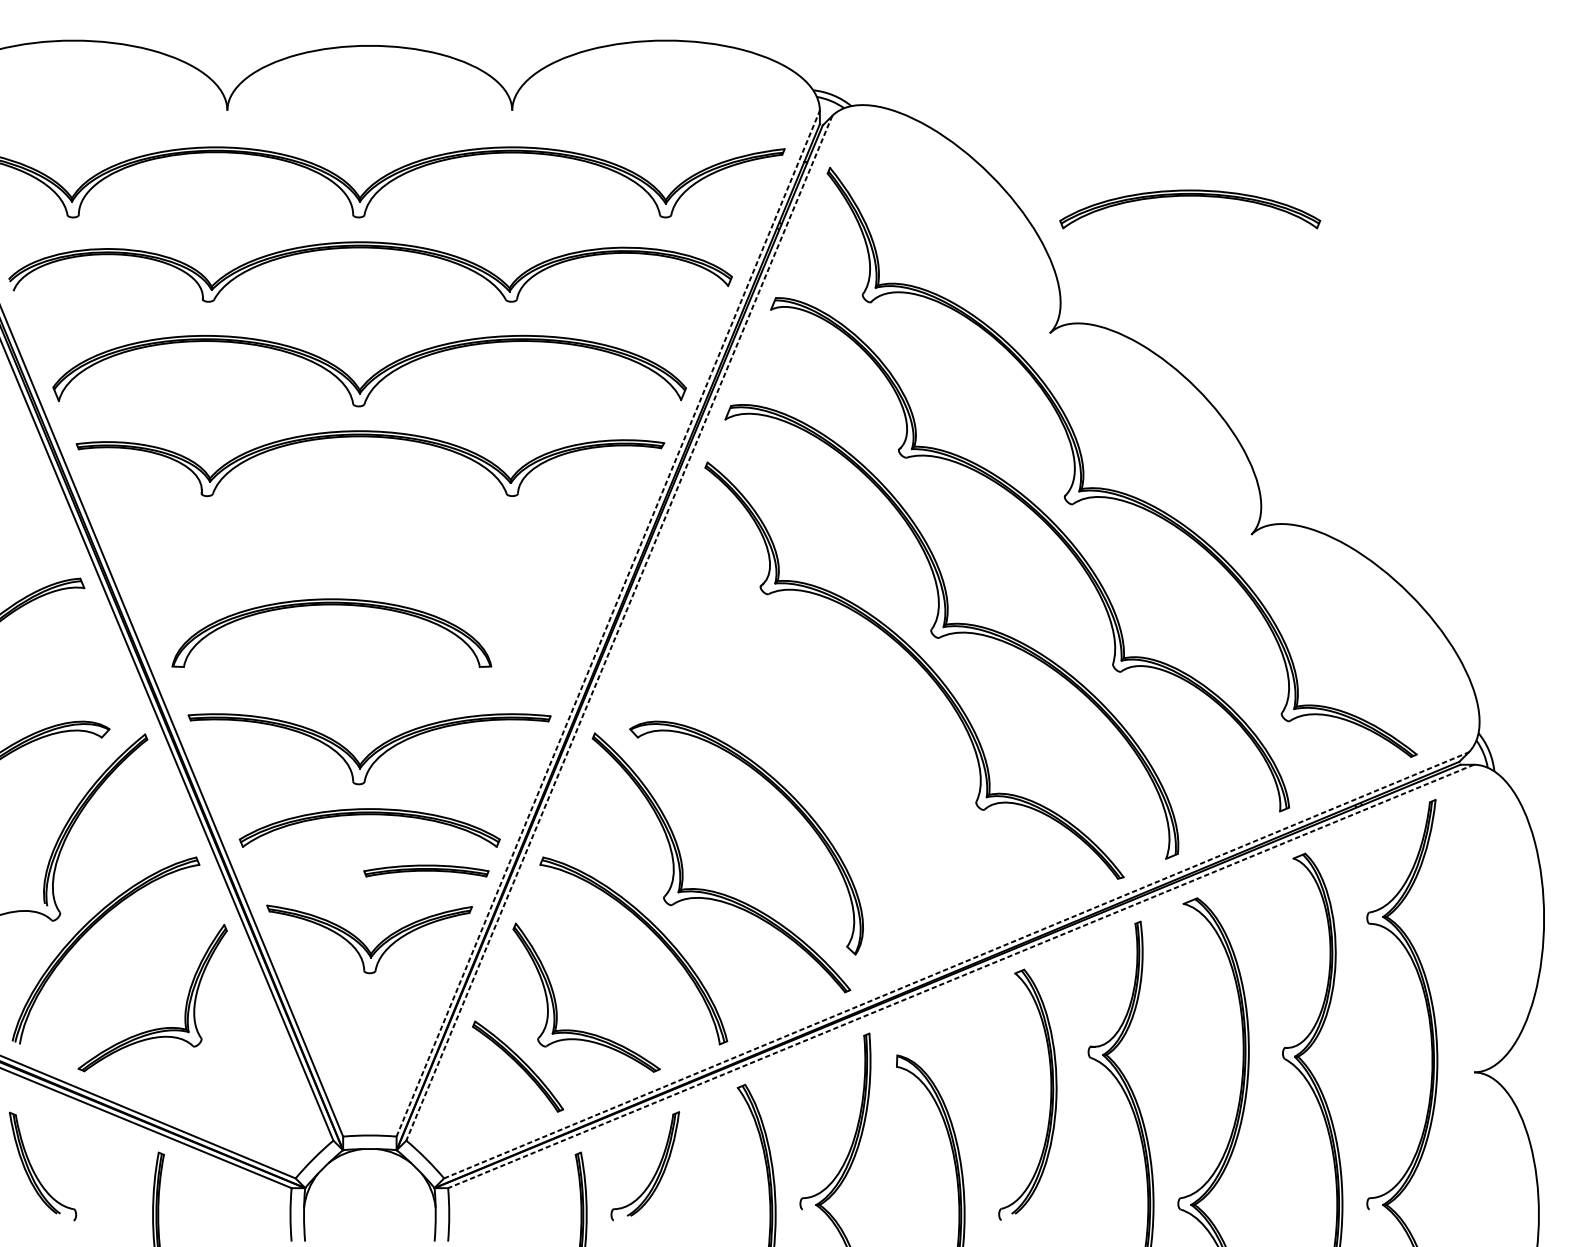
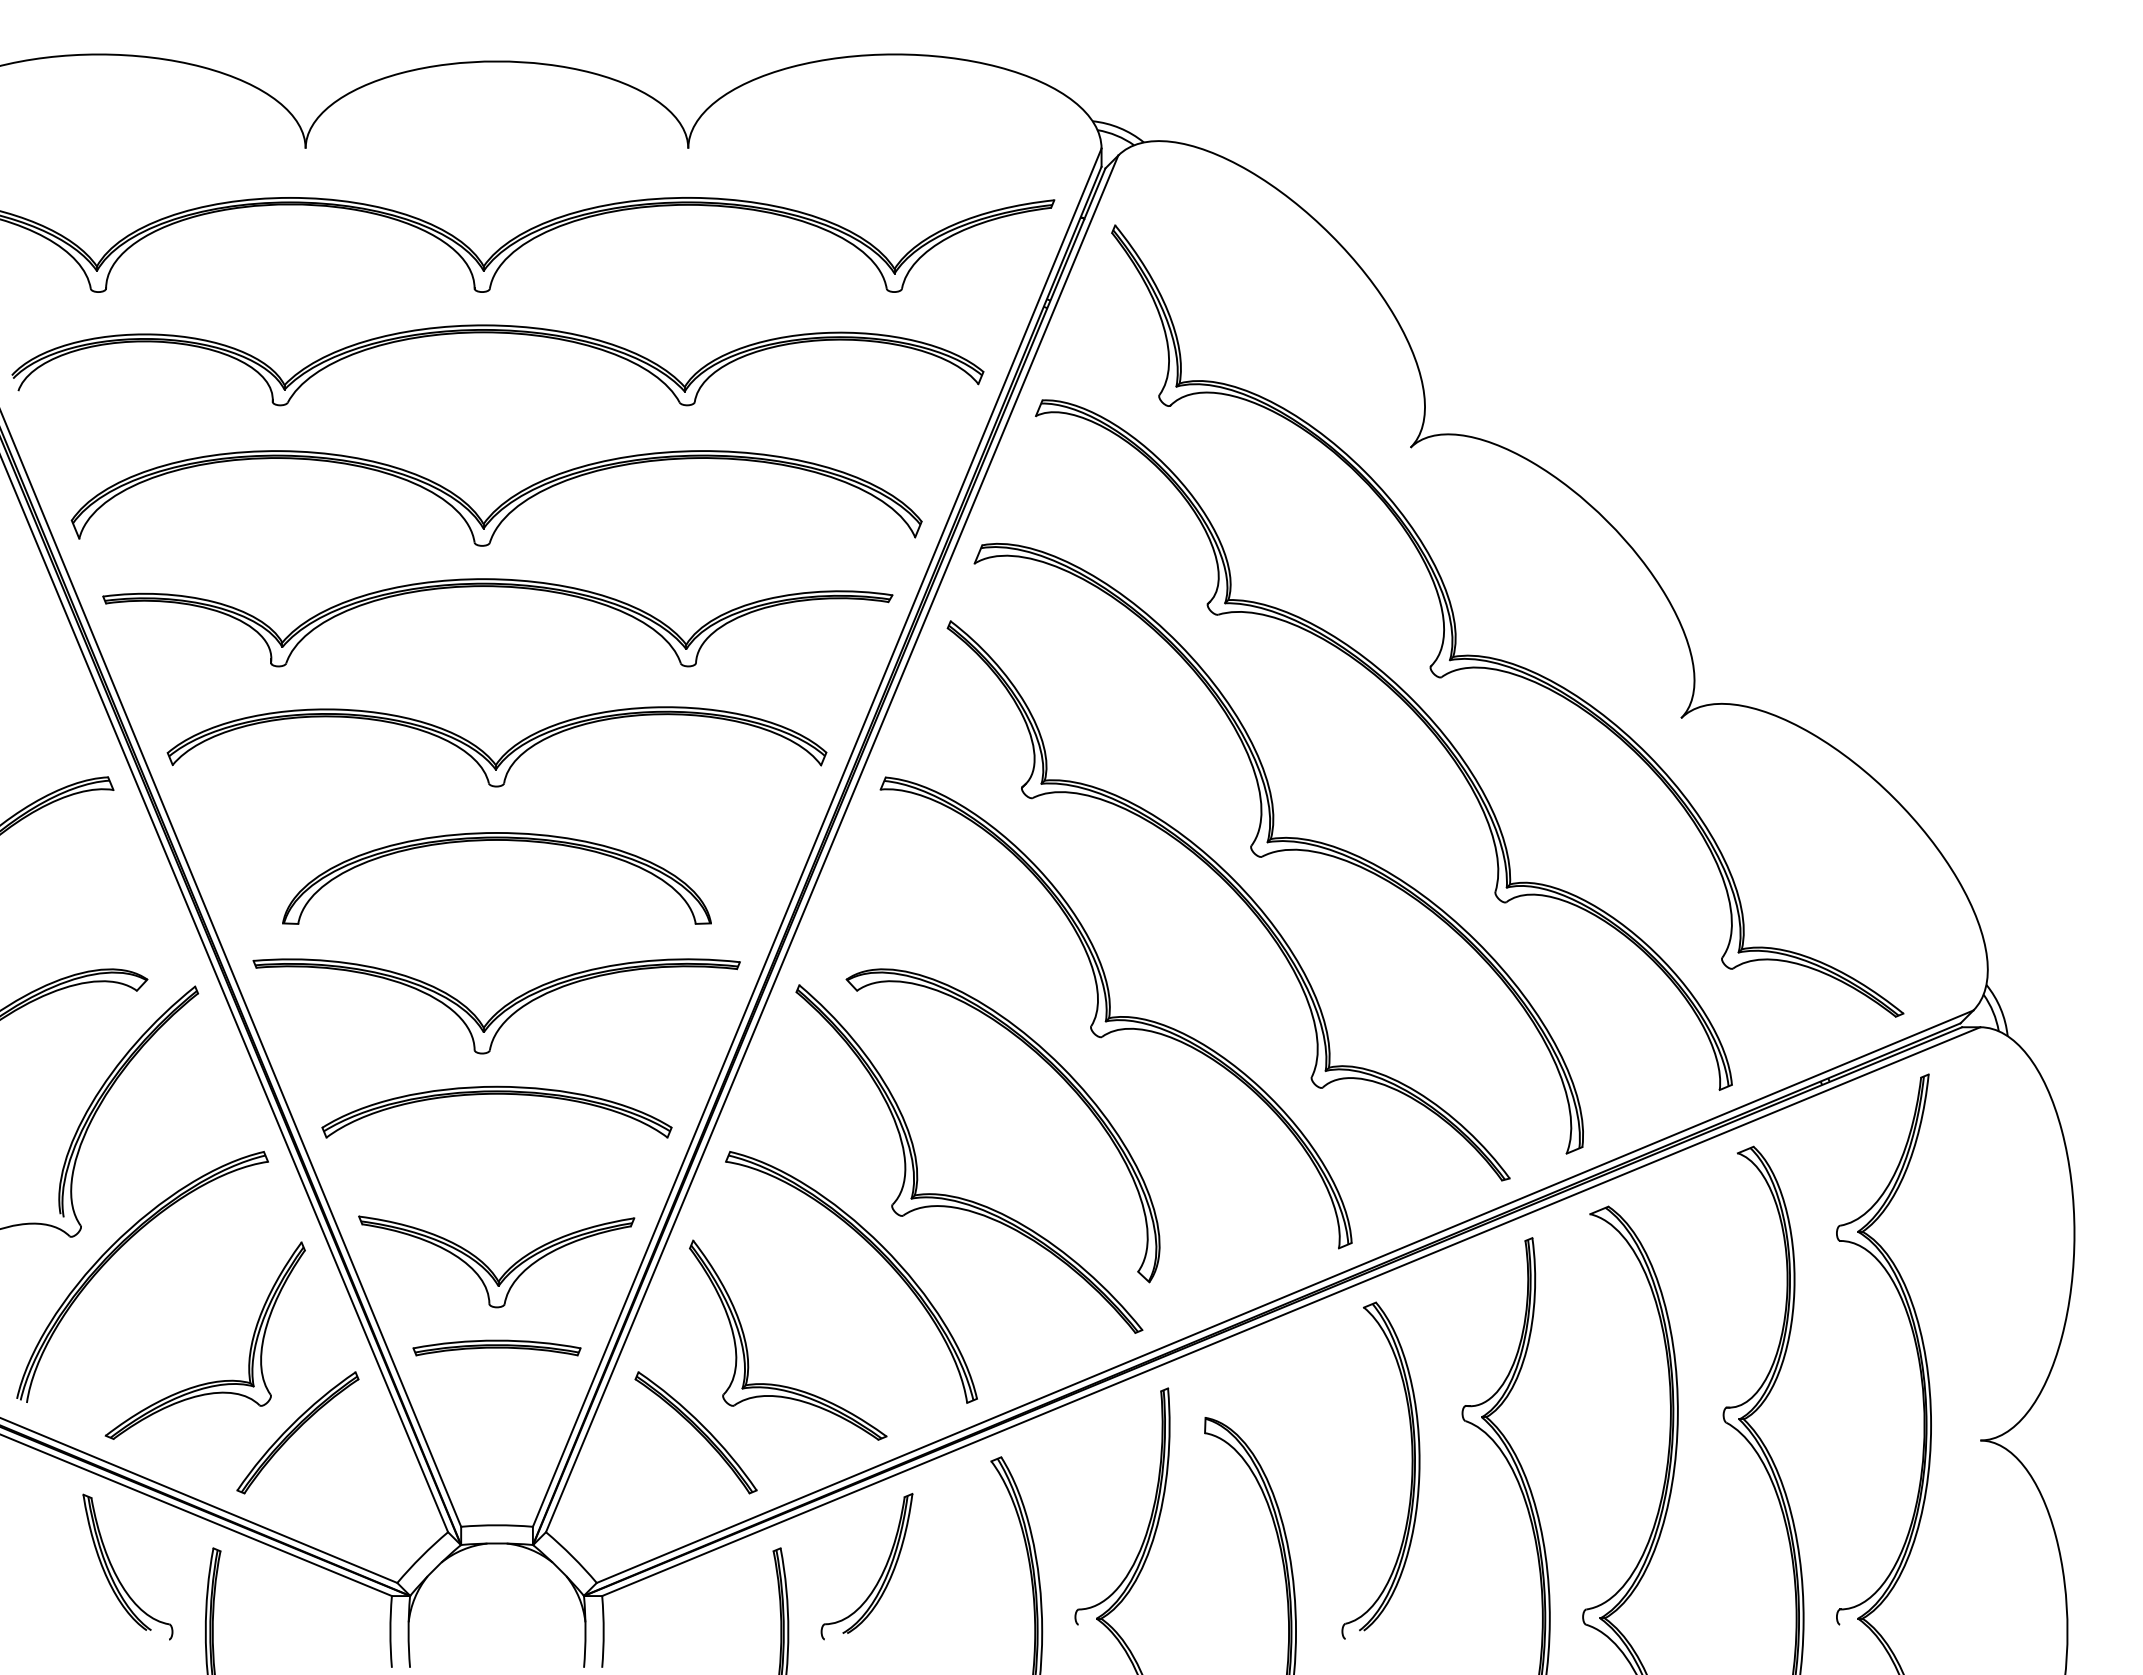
part: (1189, 196) -> (1598, 263), removed
part: (375, 560) -> (504, 753), added
part: (331, 604) -> (496, 840), moved
line: (608, 623) -> (817, 837), dashed -> solid
line: (618, 628) -> (831, 844), dashed -> solid
part: (830, 753) -> (1115, 1012), added
part: (426, 870) -> (496, 1347), moved
line: (956, 965) -> (1285, 1296), dashed -> solid
line: (960, 976) -> (1290, 1311), dashed -> solid
part: (221, 1066) -> (297, 1432), added
part: (33, 1169) -> (115, 1571), moved

